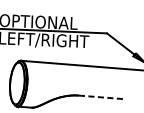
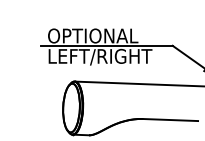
line: (103, 97) -> (171, 120), dashed -> solid

